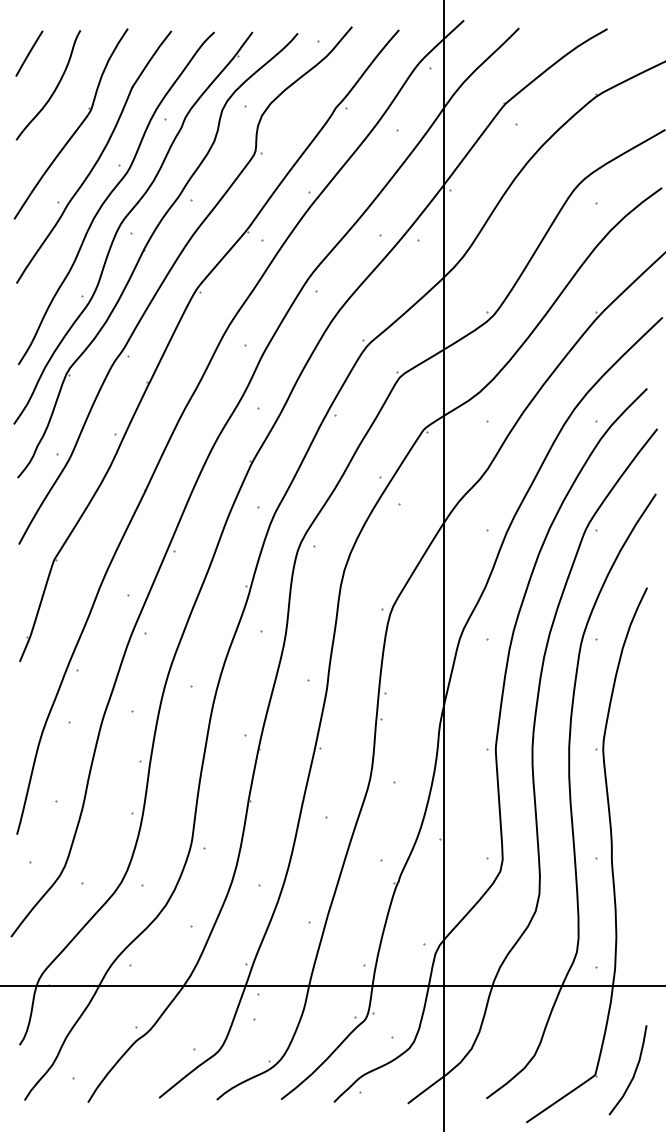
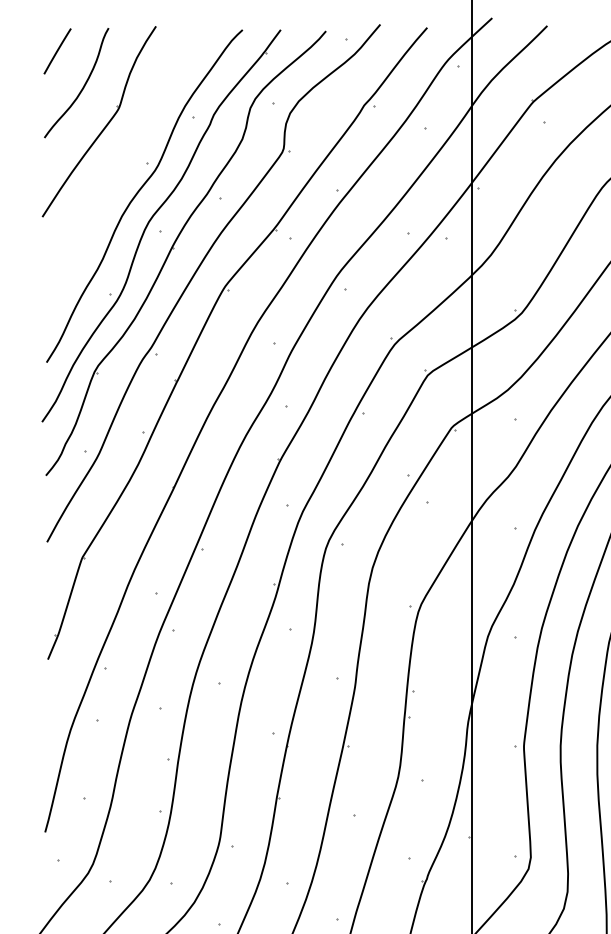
part: (94, 156) -> (122, 154), removed

